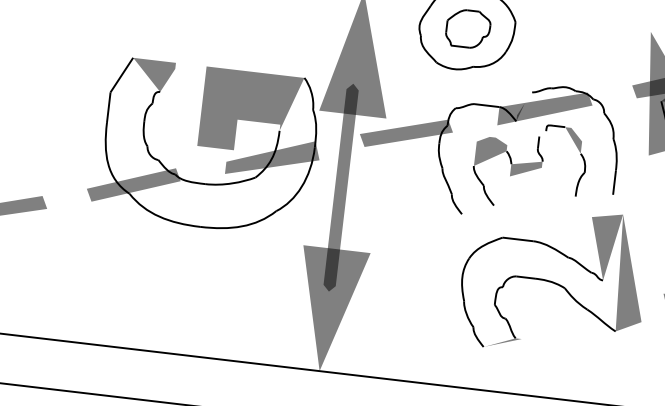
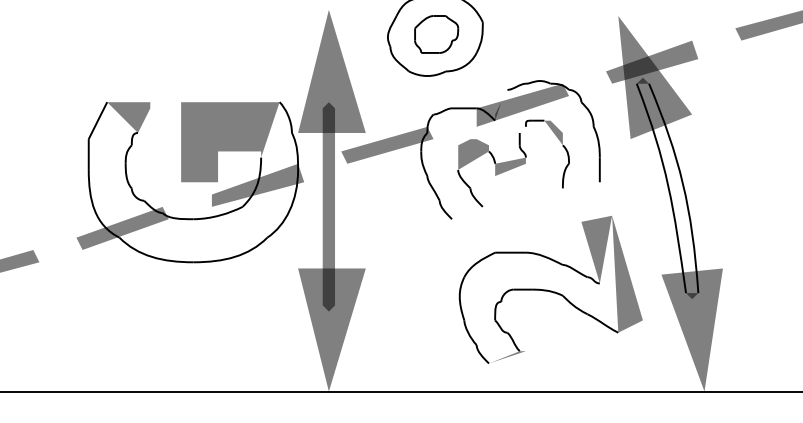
part: (553, 280) -> (550, 289), moved

